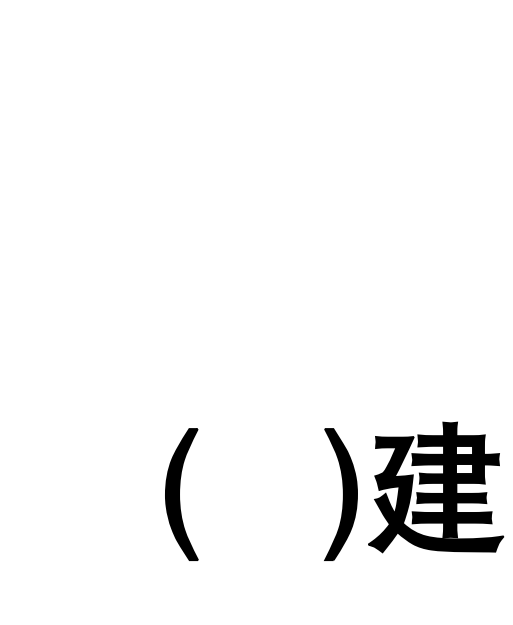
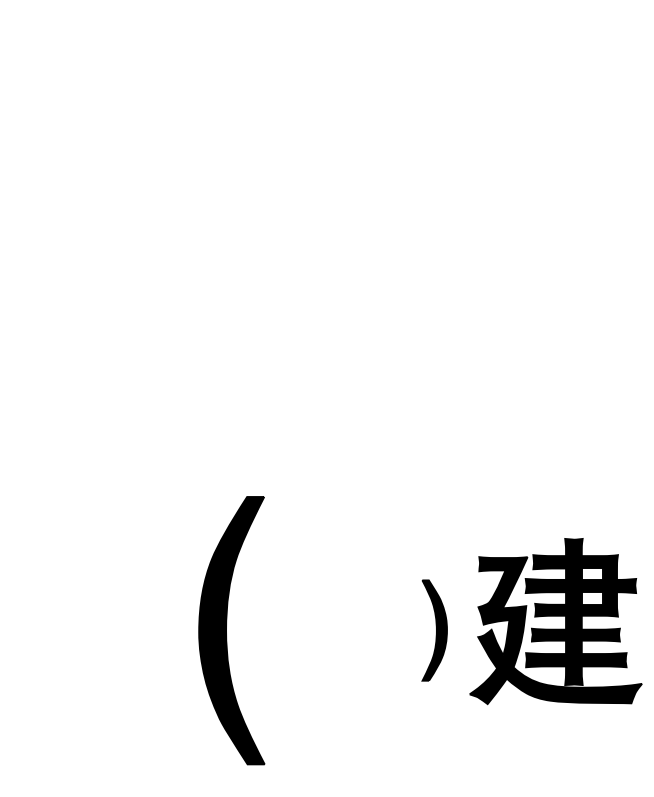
part: (181, 494) -> (231, 630), size x1.6
part: (340, 494) -> (434, 630), size x0.6

